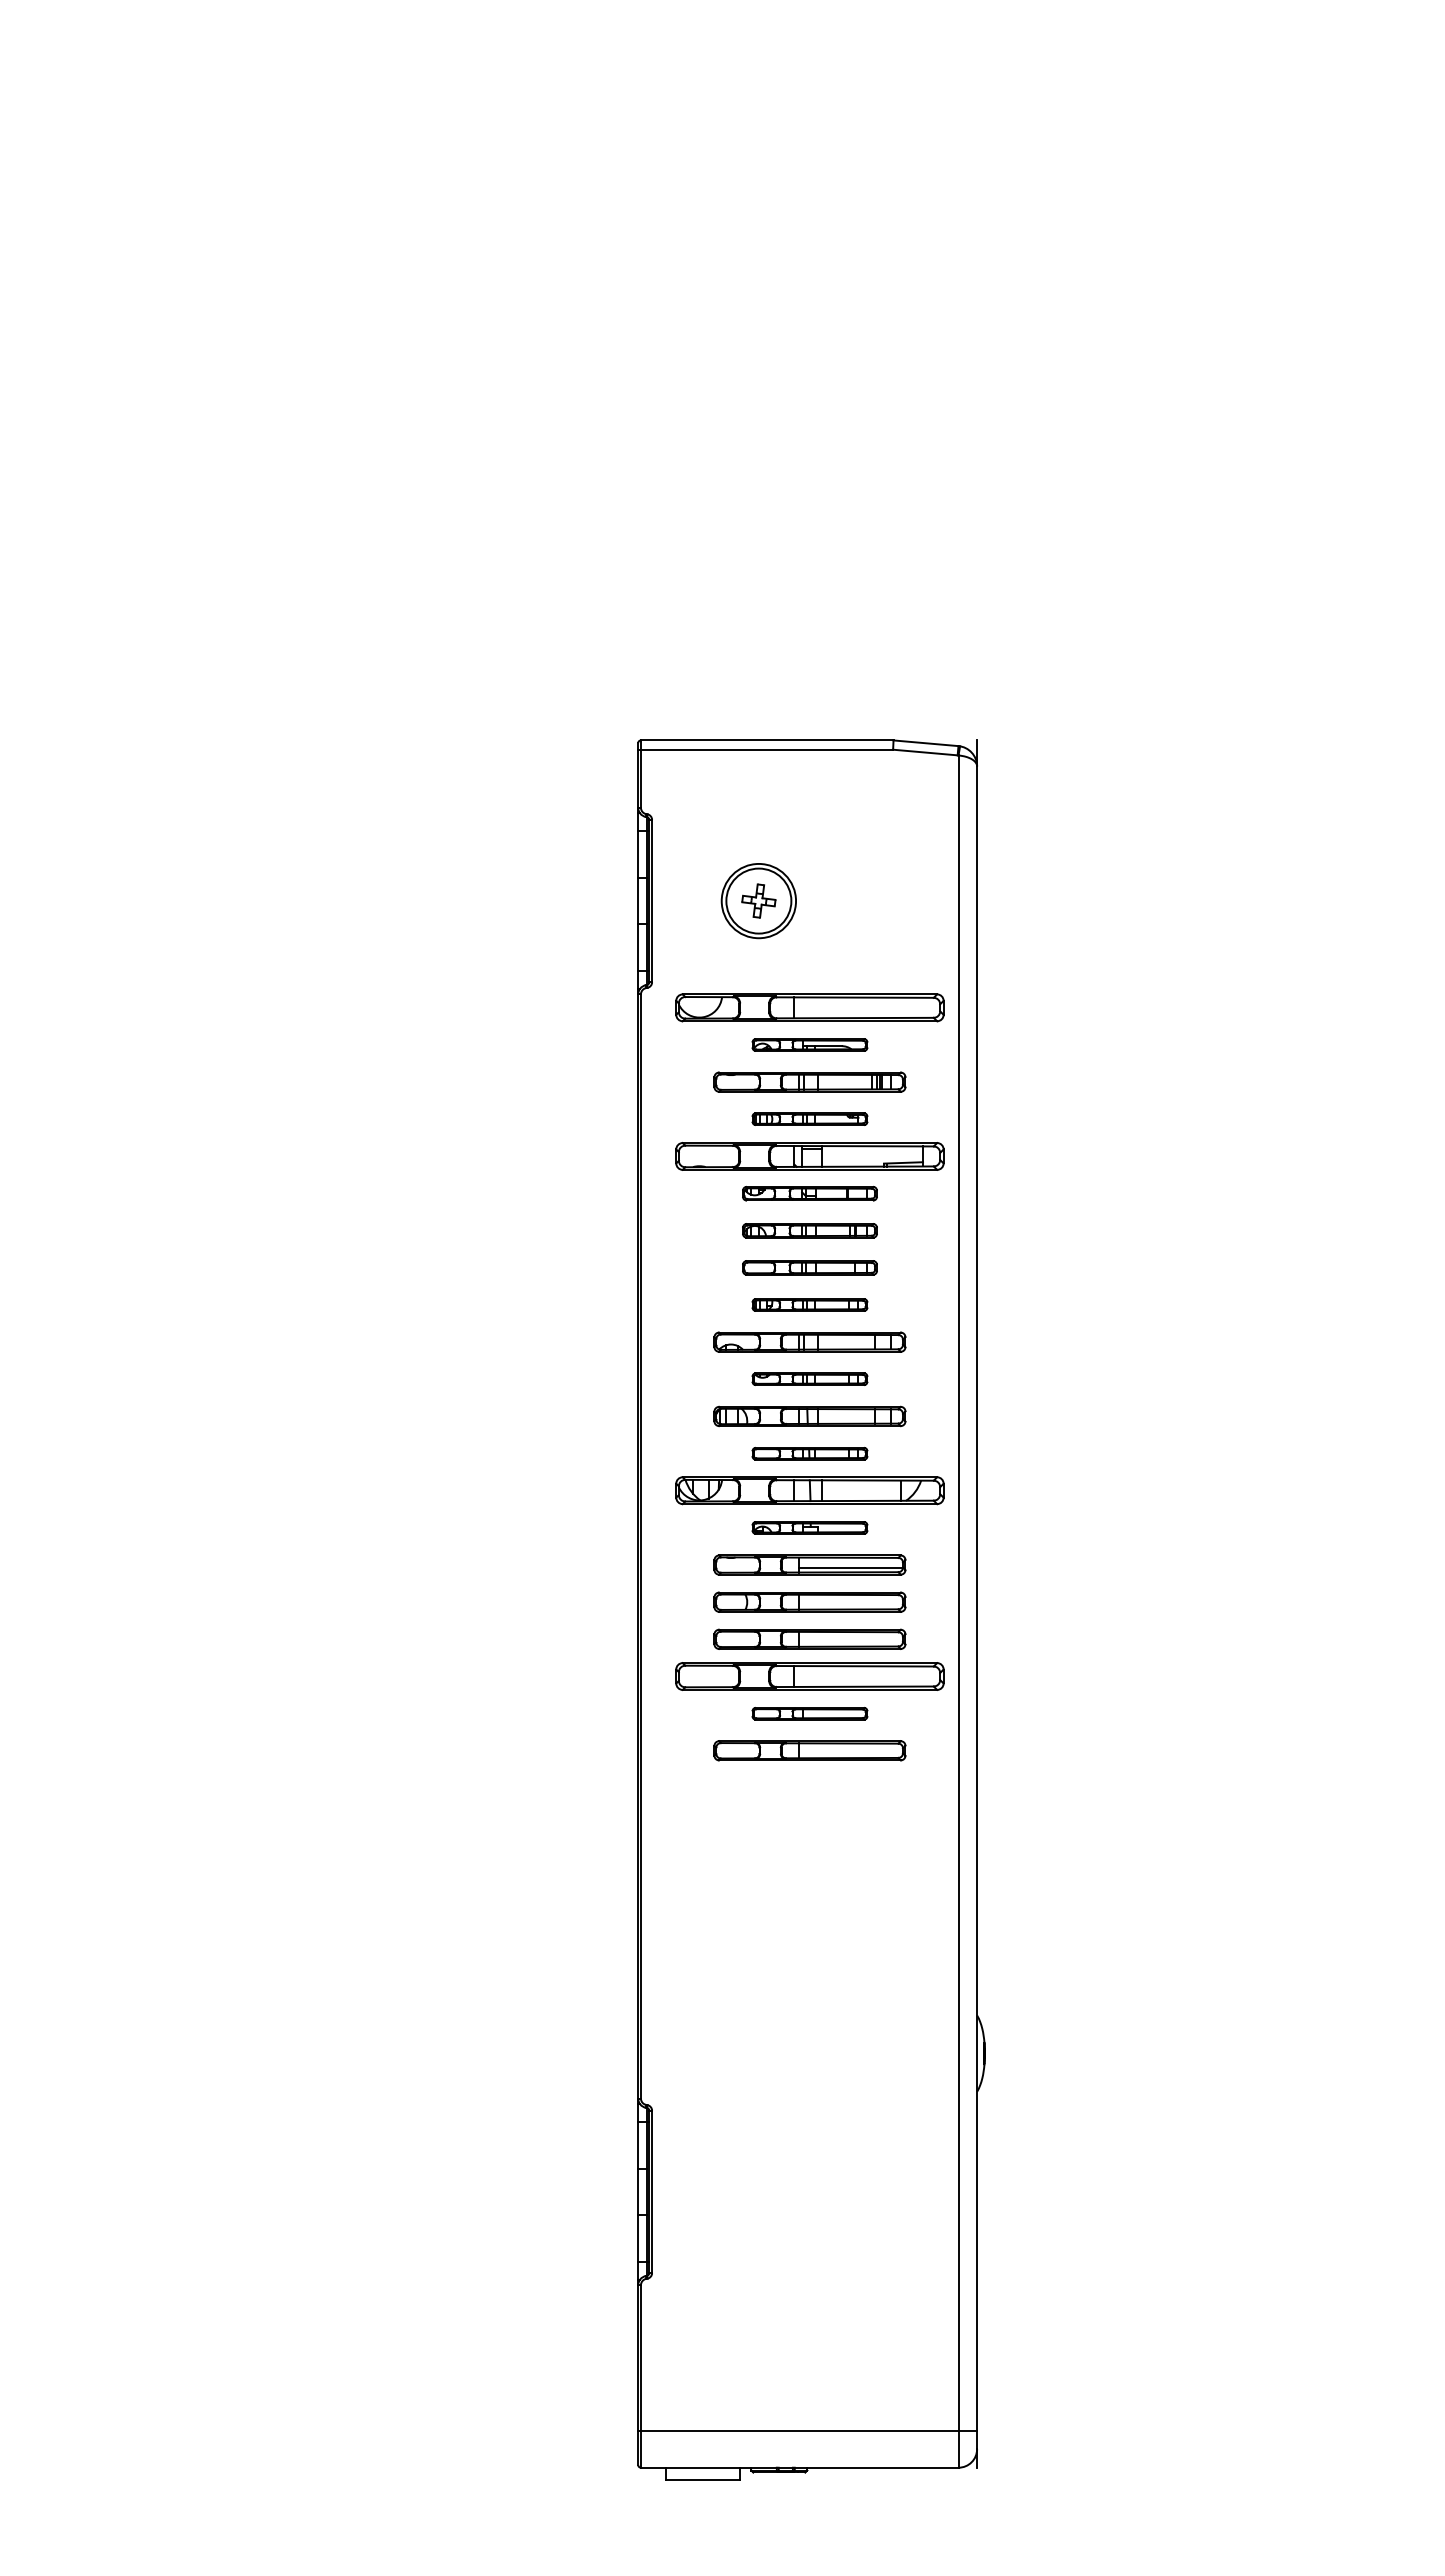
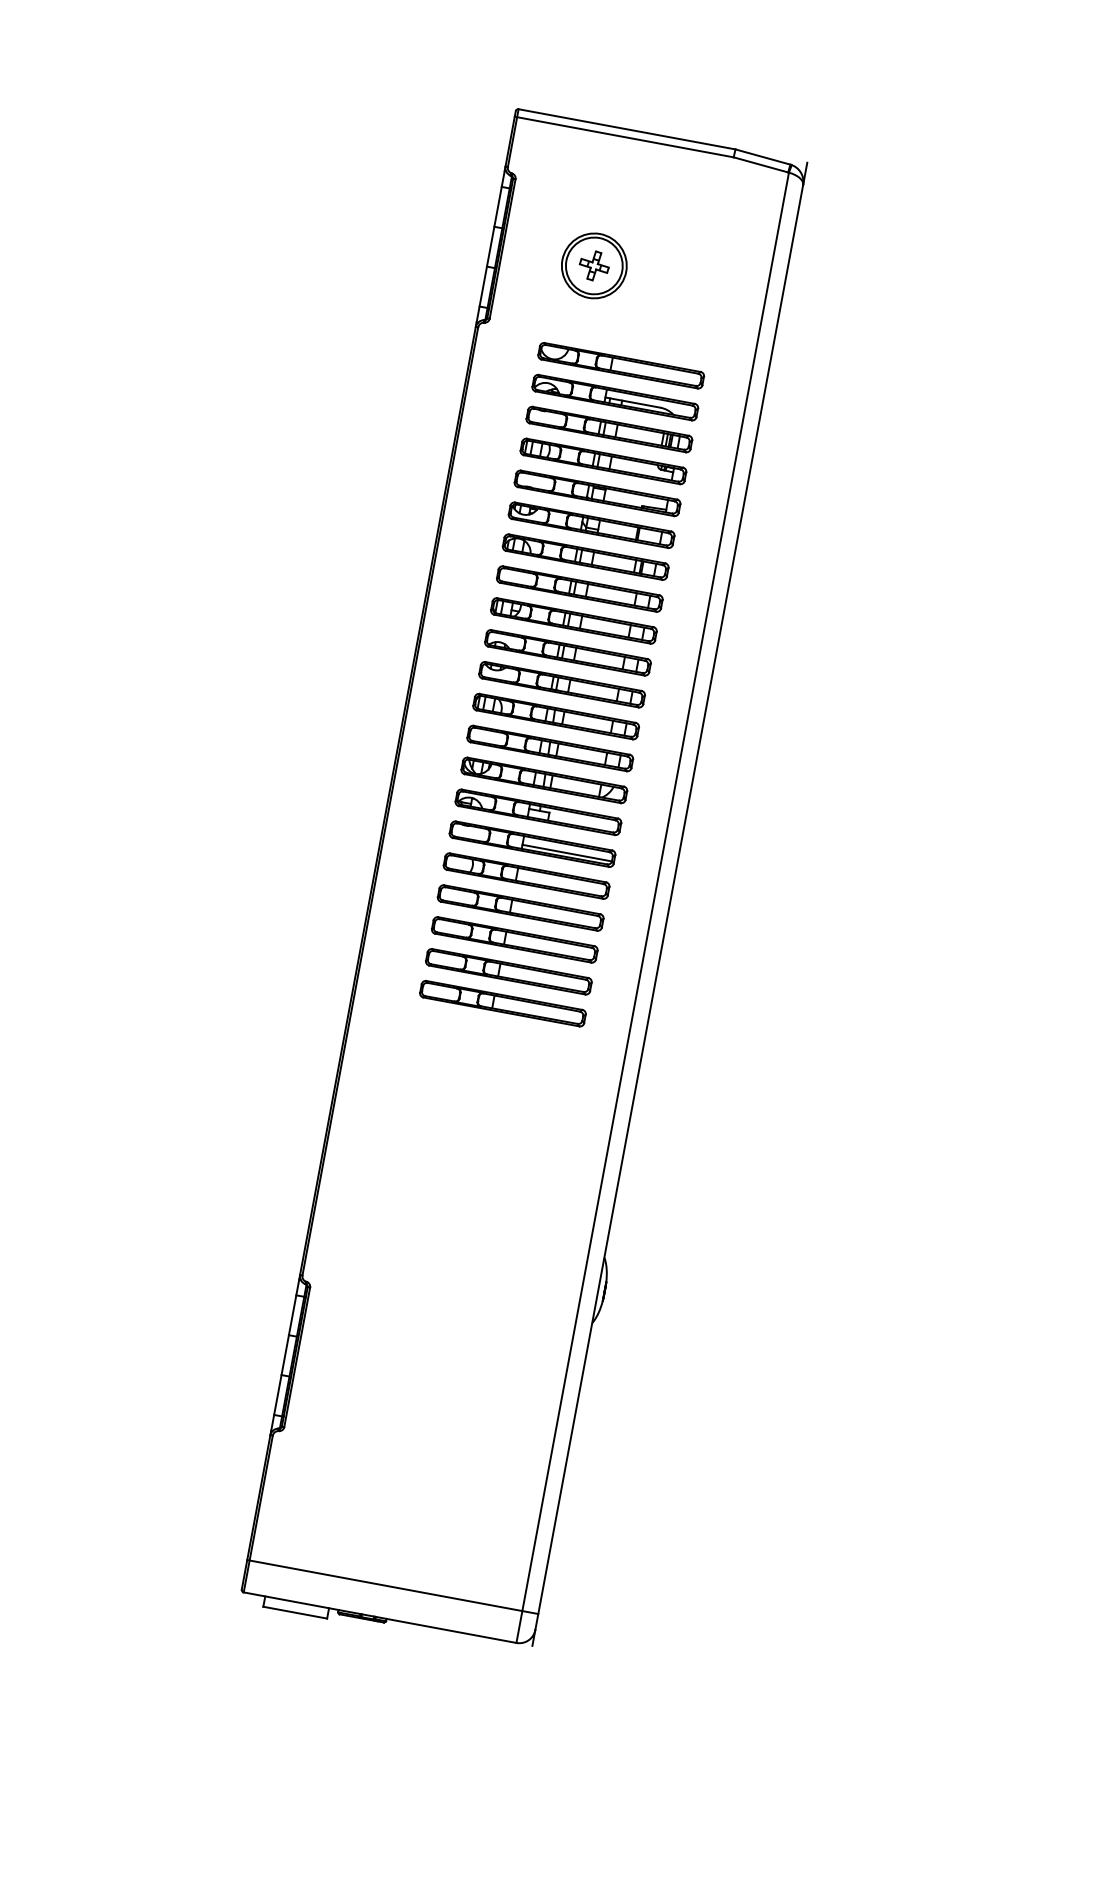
part: (809, 1007) -> (620, 365), size x0.71
part: (809, 1044) -> (614, 397), size x1.67
part: (809, 1118) -> (603, 460), size x1.67
part: (809, 1156) -> (597, 493), size x0.71
part: (809, 1193) -> (591, 525), size x1.43
part: (809, 1230) -> (585, 556), size x1.43
part: (809, 1267) -> (579, 588), size x1.43
part: (809, 1304) -> (573, 620), size x1.67
part: (809, 1378) -> (561, 683), size x1.67
part: (809, 1453) -> (549, 748), size x1.67
part: (809, 1490) -> (543, 780), size x0.71
part: (809, 1527) -> (538, 811), size x1.67
part: (809, 1676) -> (514, 939), size x0.71
part: (809, 1713) -> (508, 971), size x1.67

